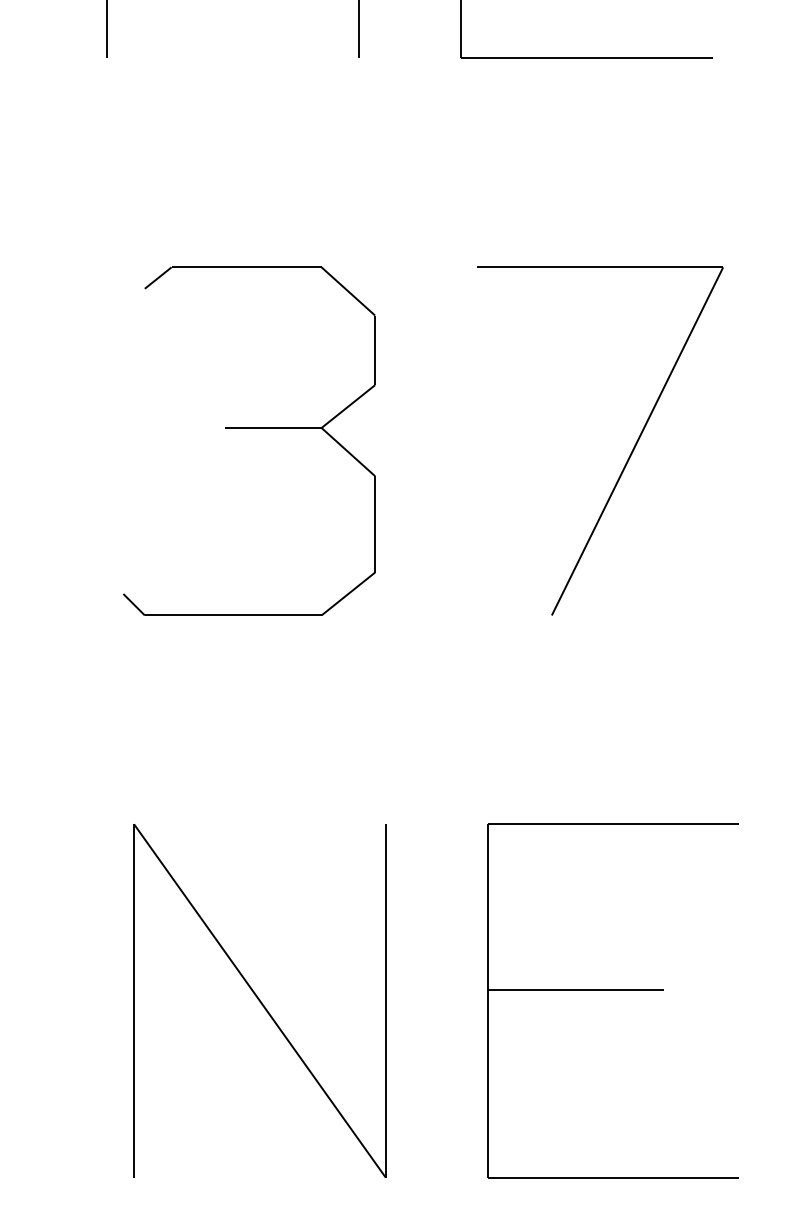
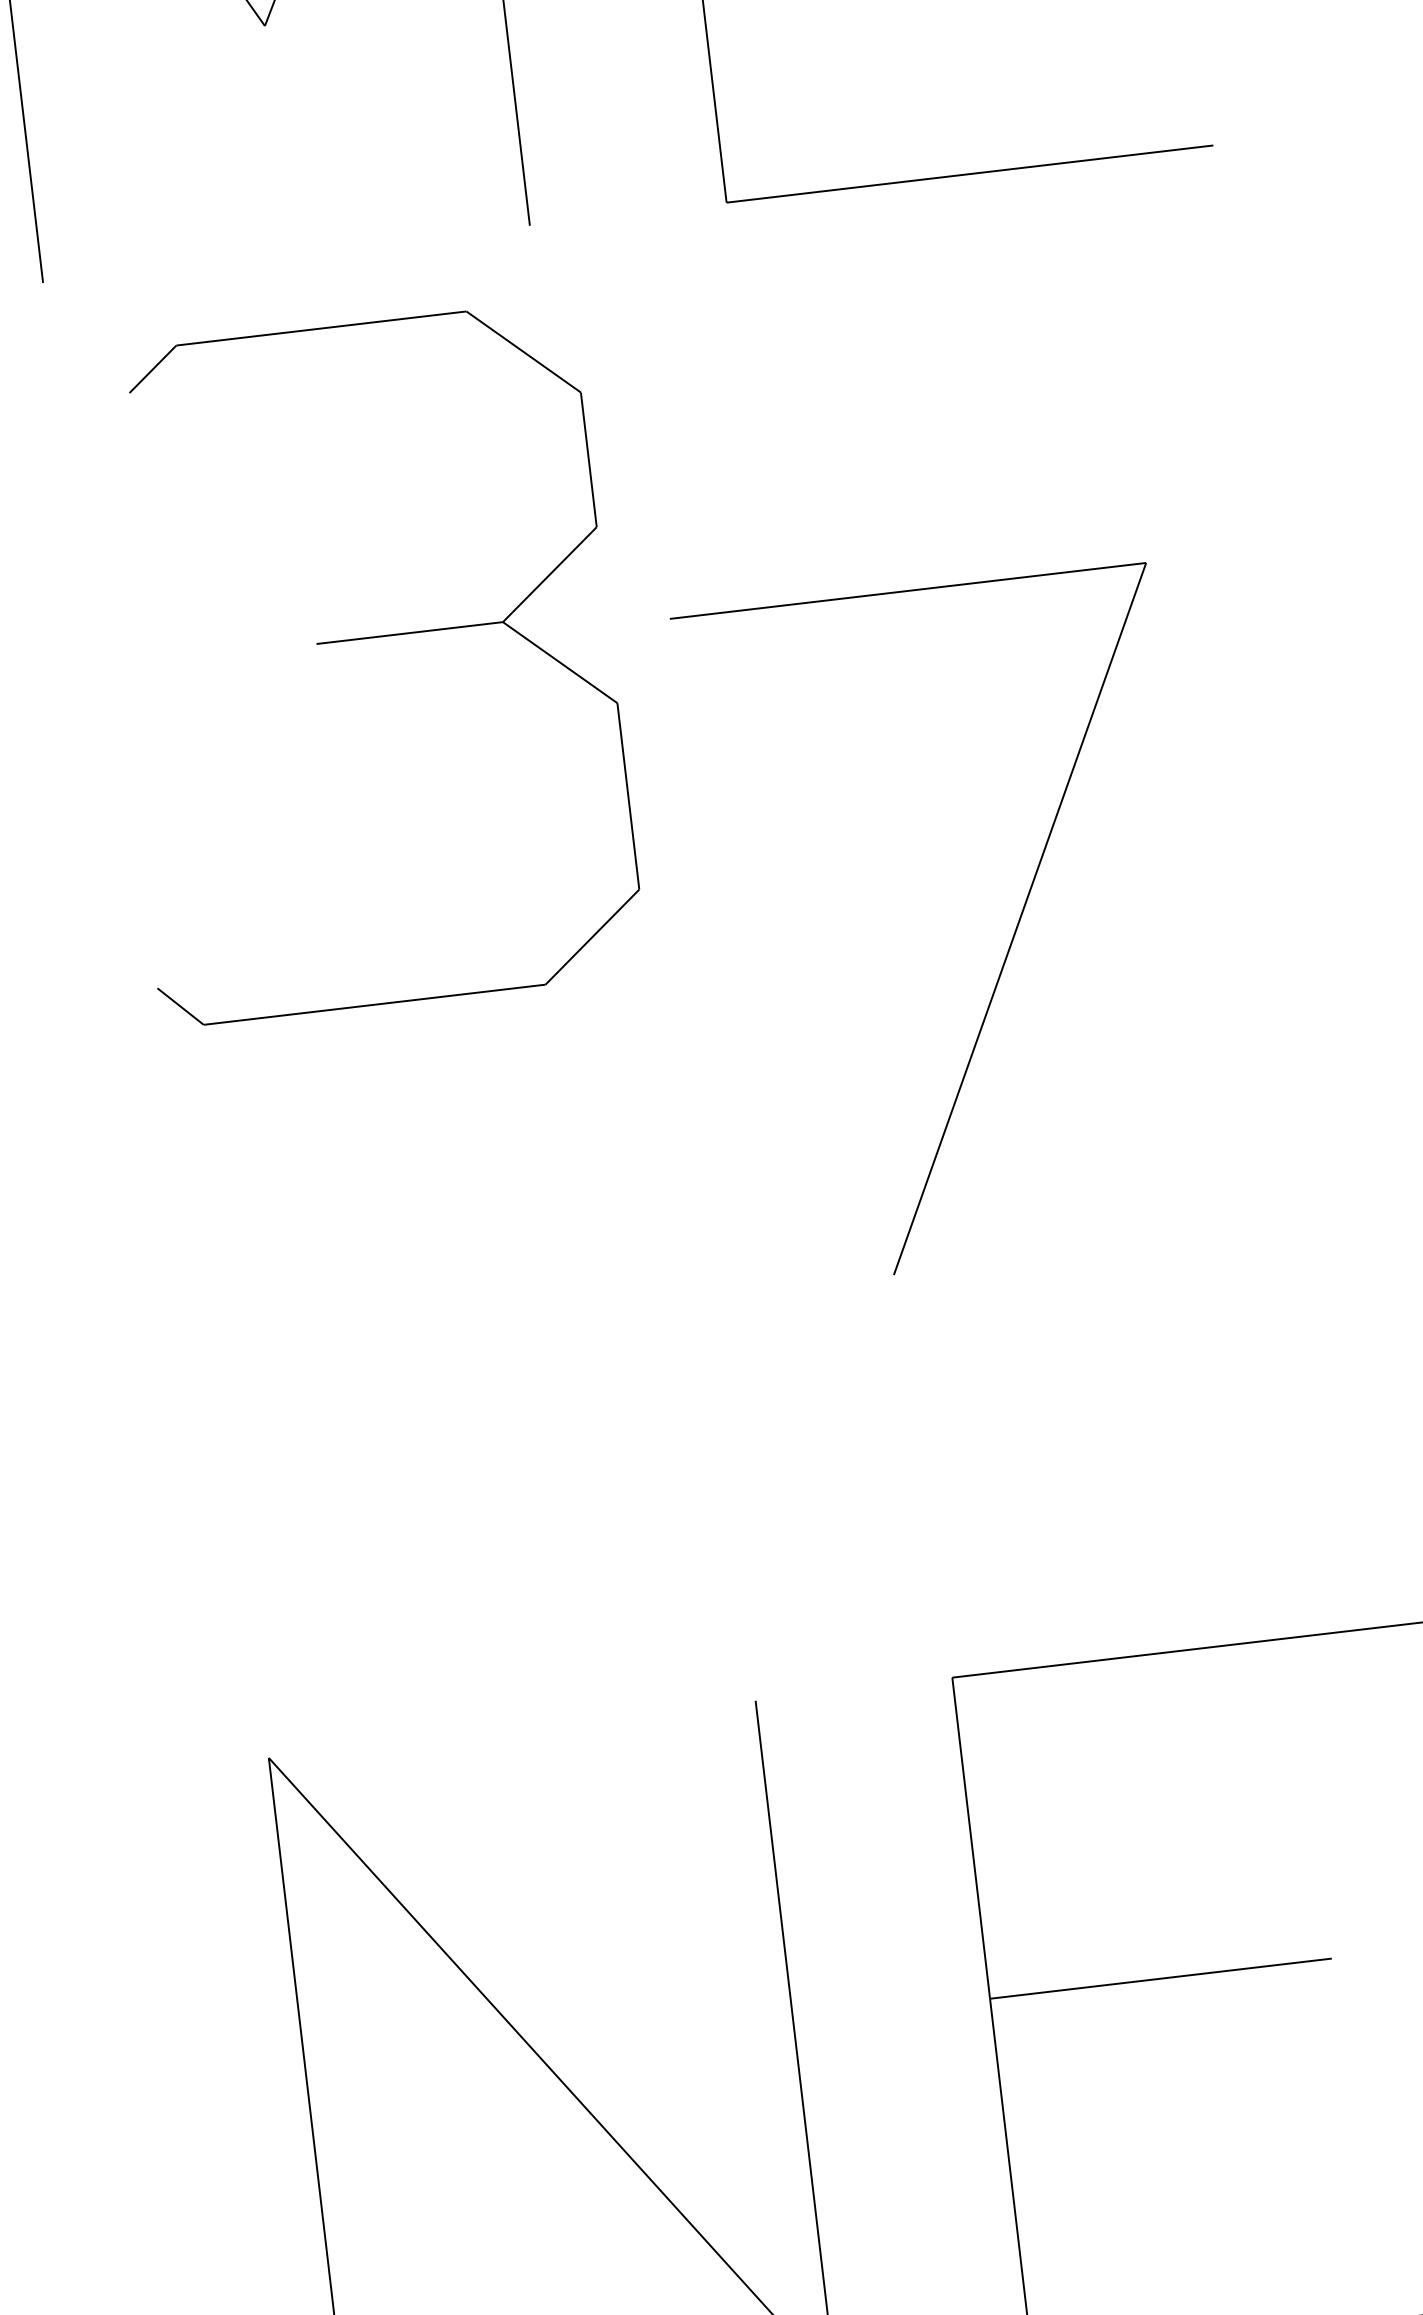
part: (249, 428) -> (363, 639), moved
part: (629, 455) -> (1007, 948), moved

